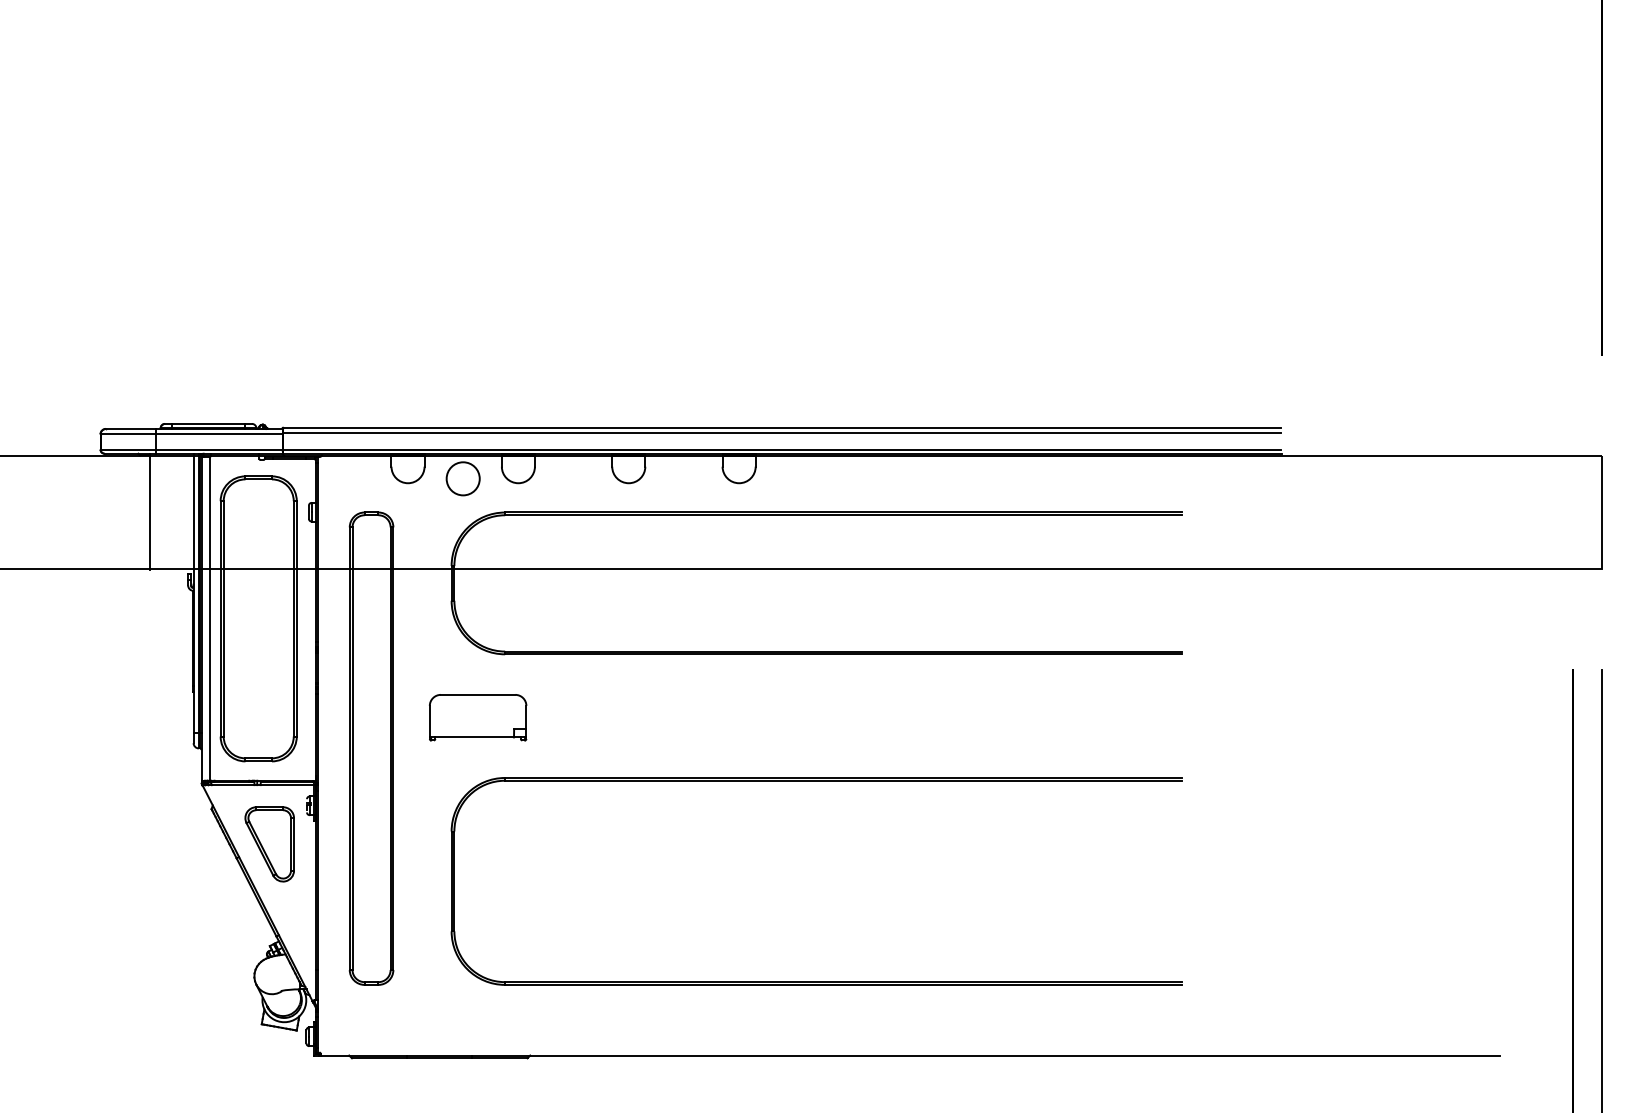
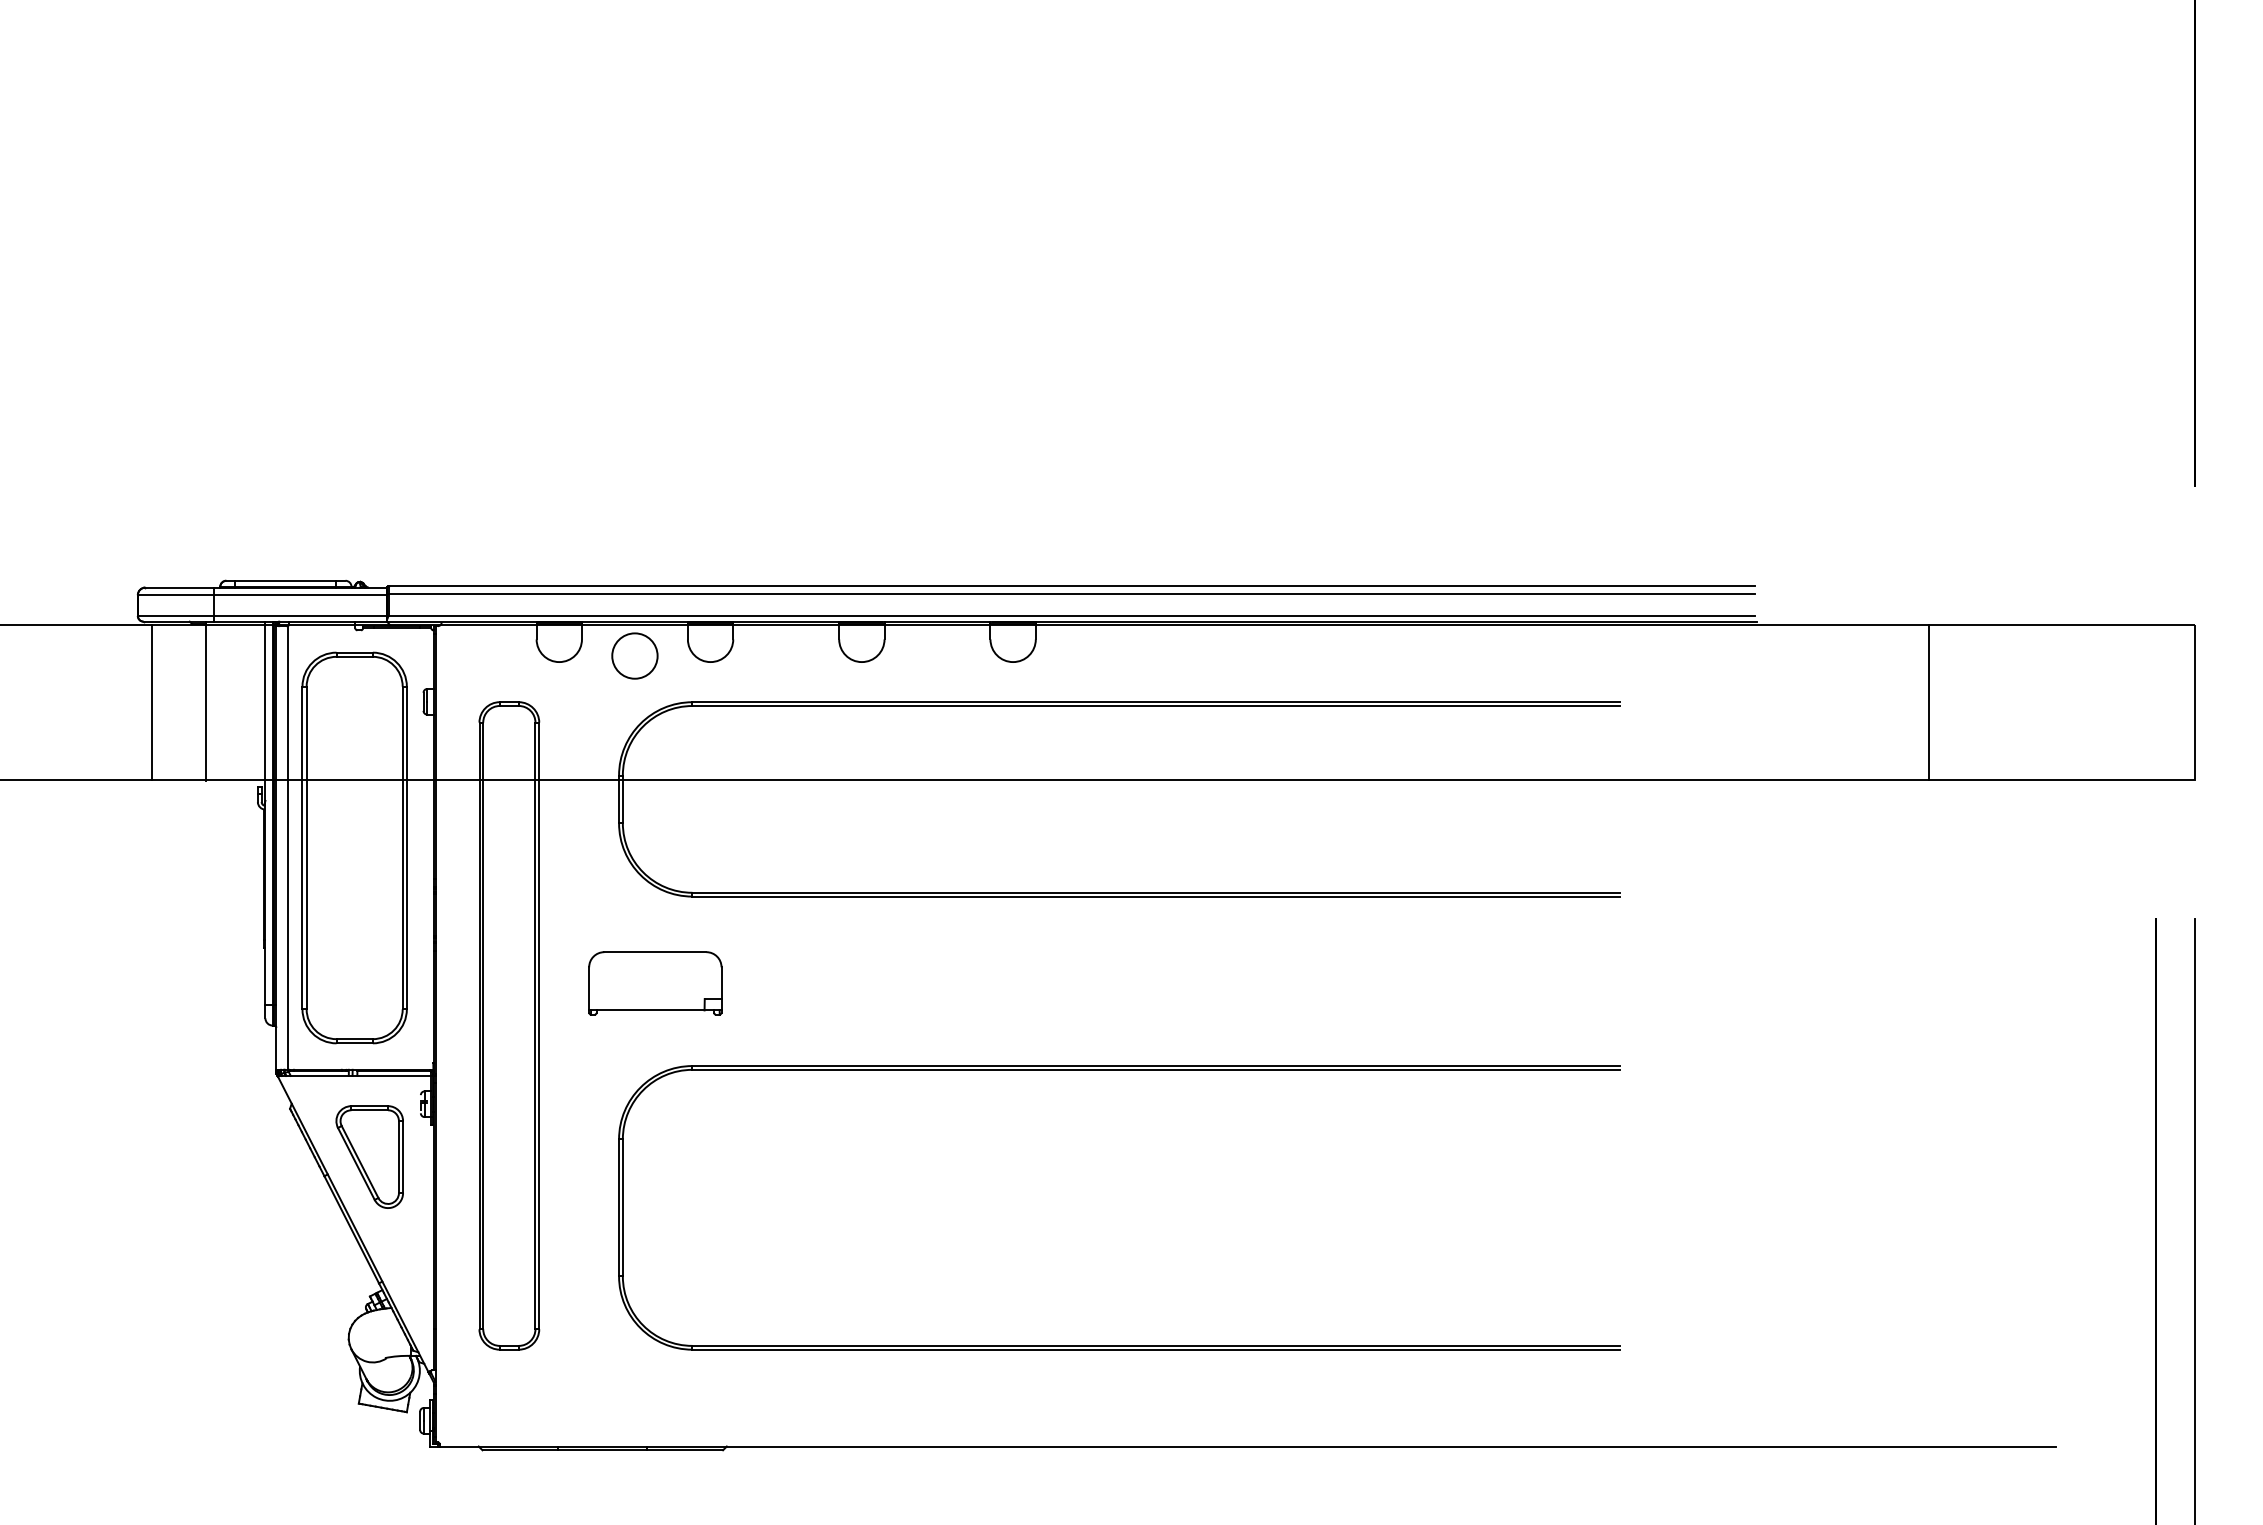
line: (110, 512) -> (151, 702), added
line: (1406, 512) -> (1928, 702), added

